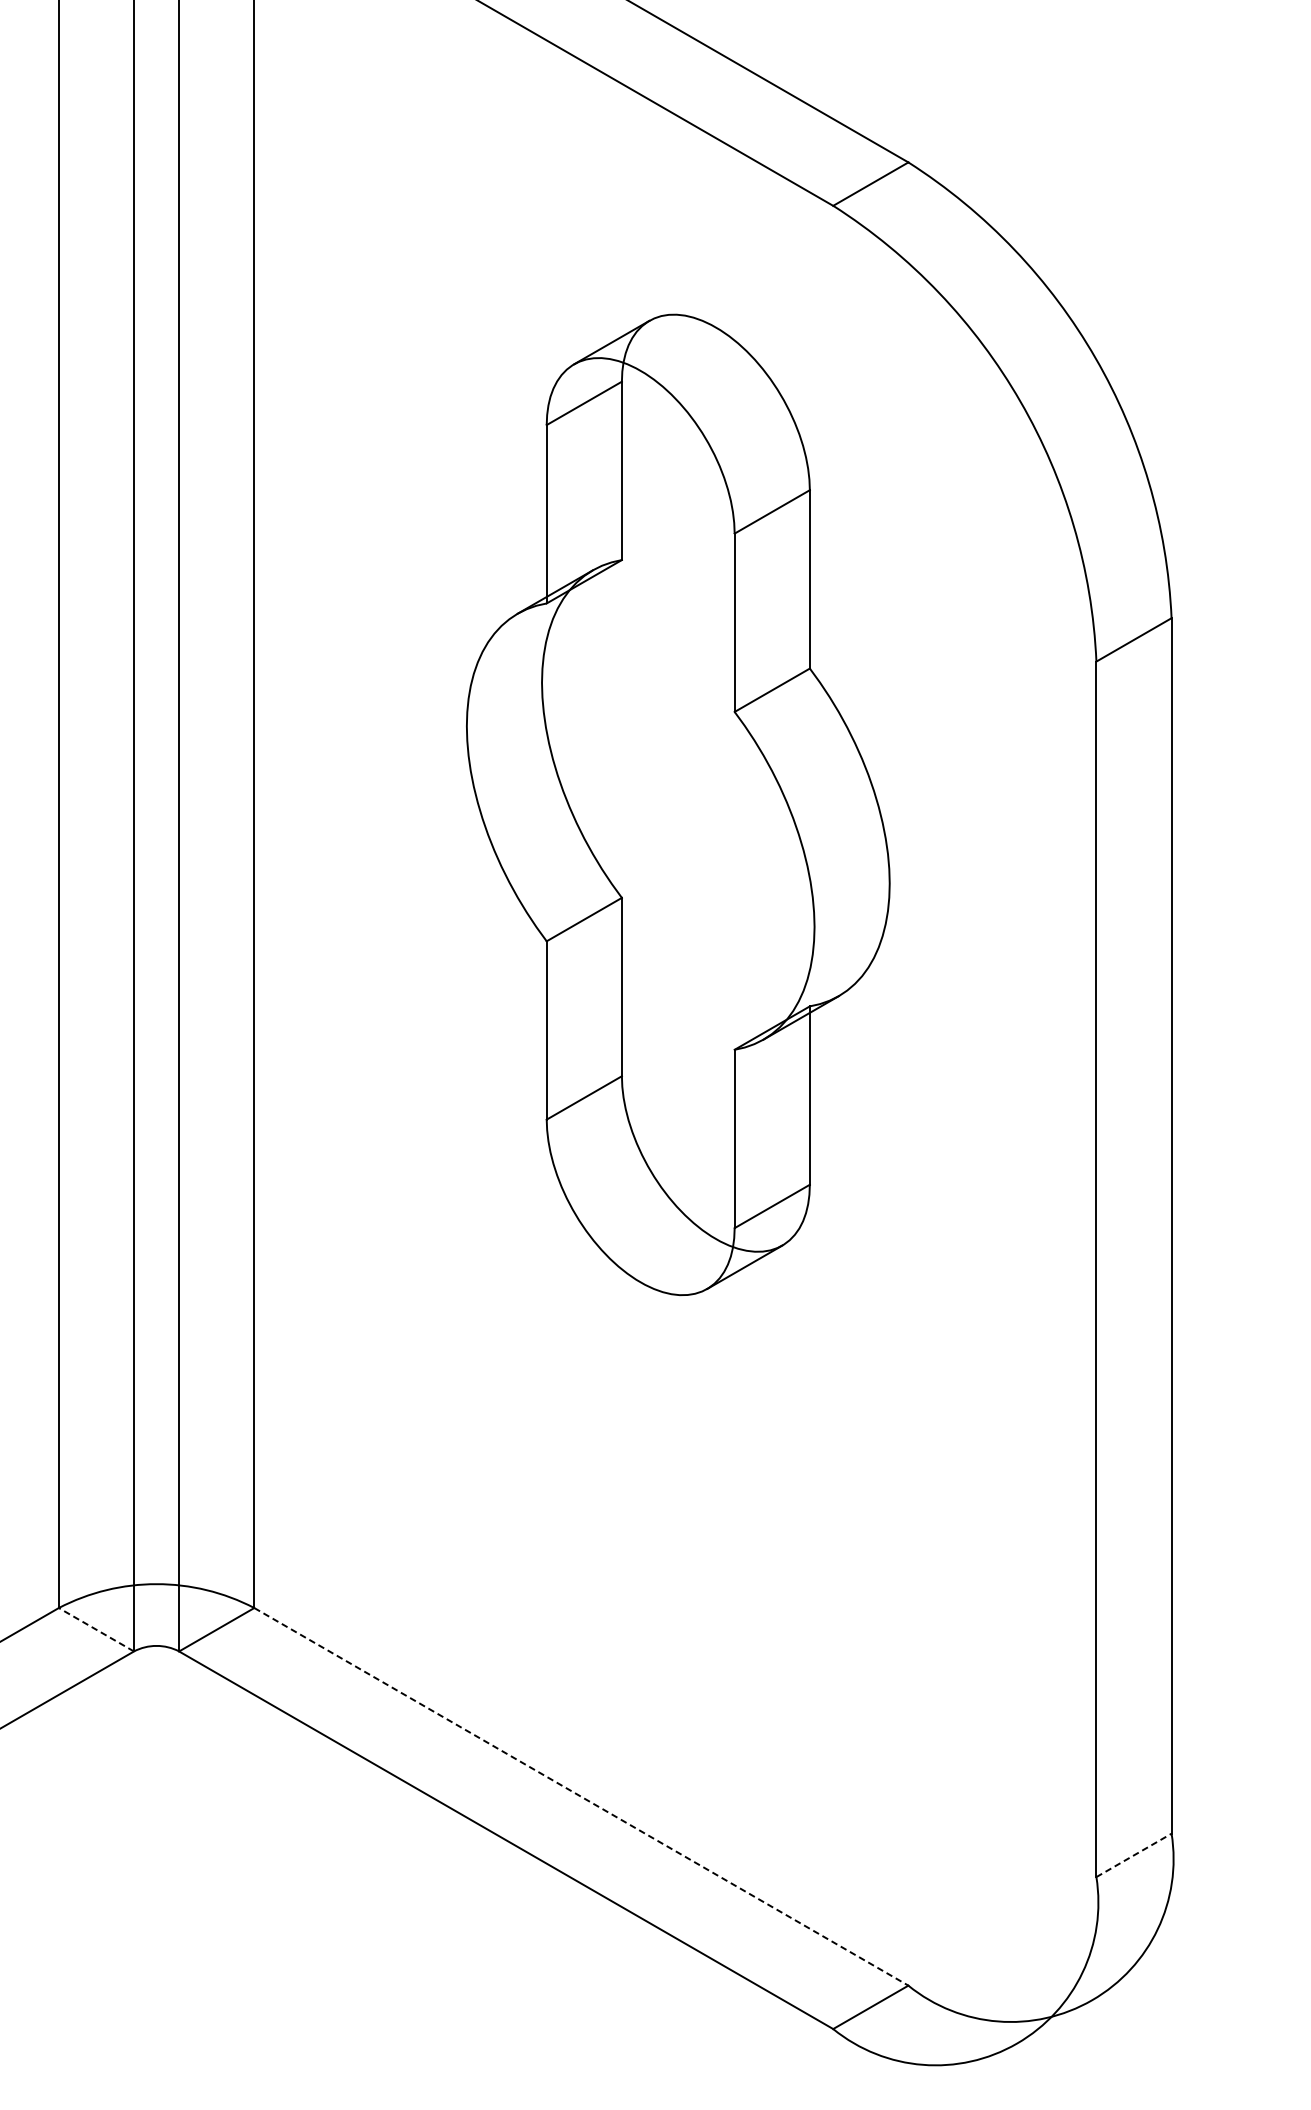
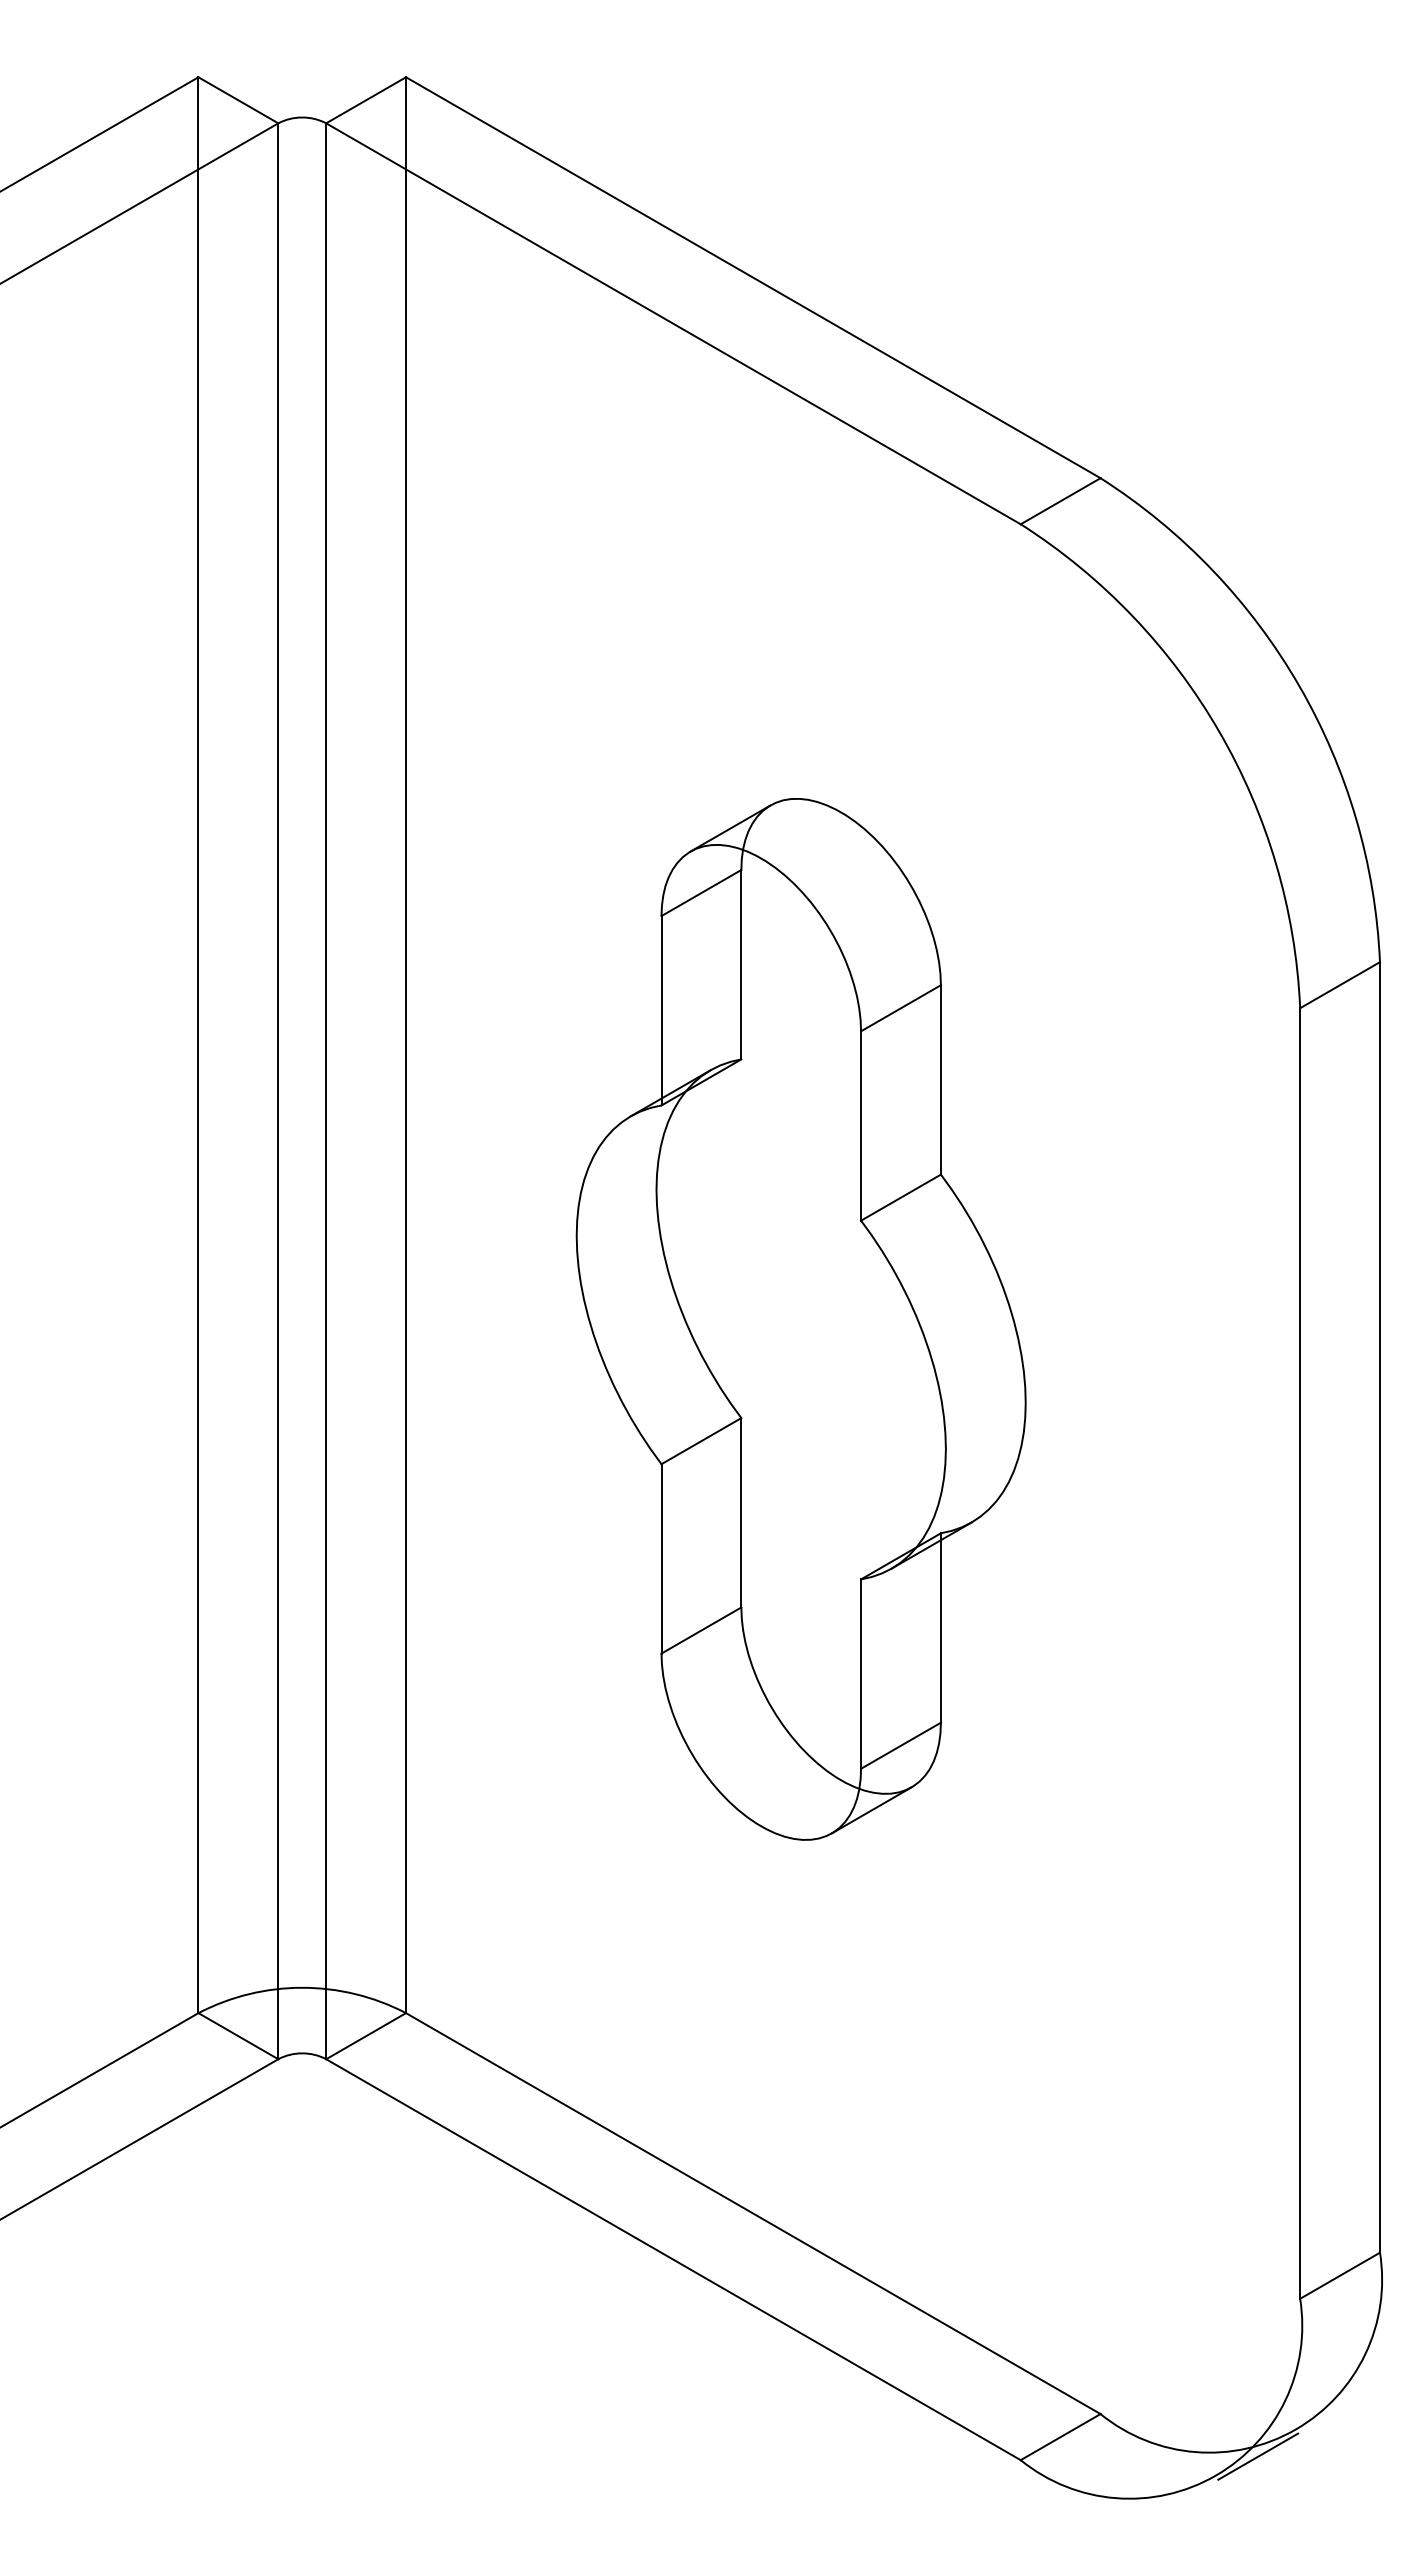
part: (677, 805) -> (800, 1319), moved
line: (95, 1629) -> (237, 2035), dashed -> solid
line: (581, 1796) -> (753, 2213), dashed -> solid
line: (1134, 1855) -> (1340, 2275), dashed -> solid
line: (1057, 2025) -> (1258, 2456), added

